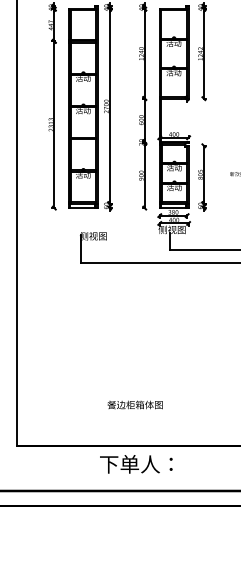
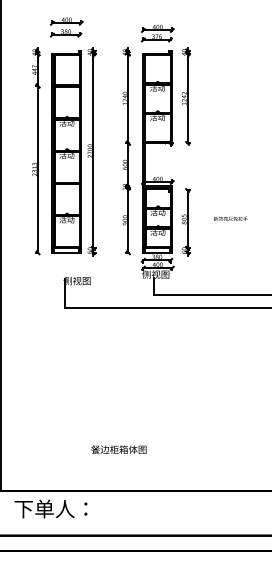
text: (135, 463) -> (50, 508), moved

